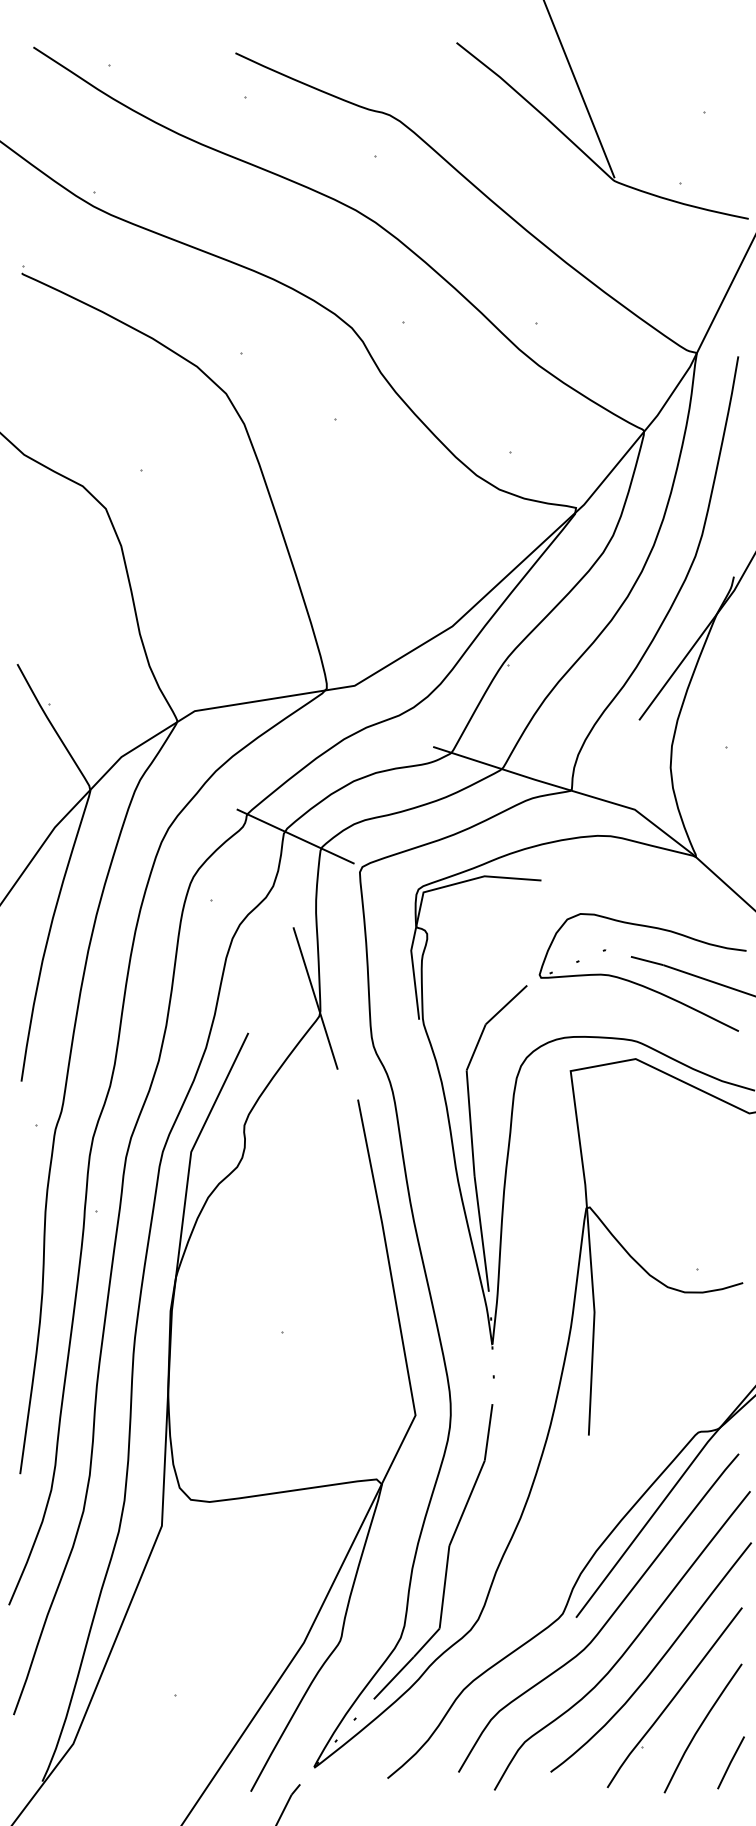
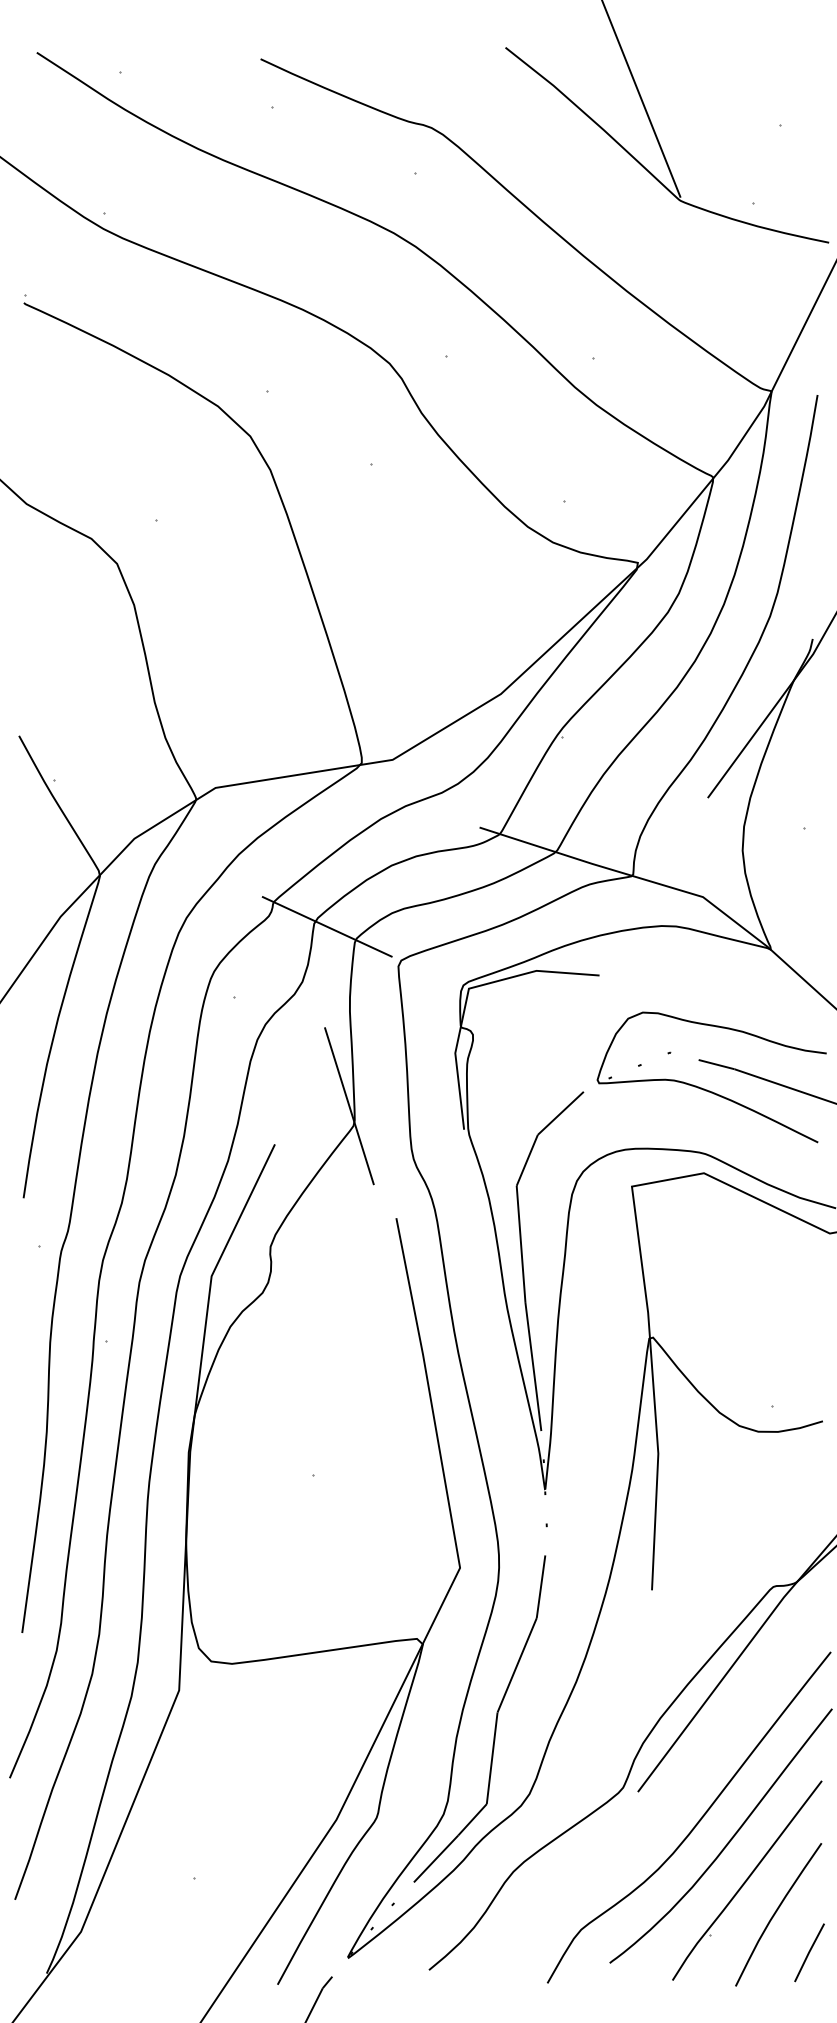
curve: (607, 1619) -> (672, 1794), removed

